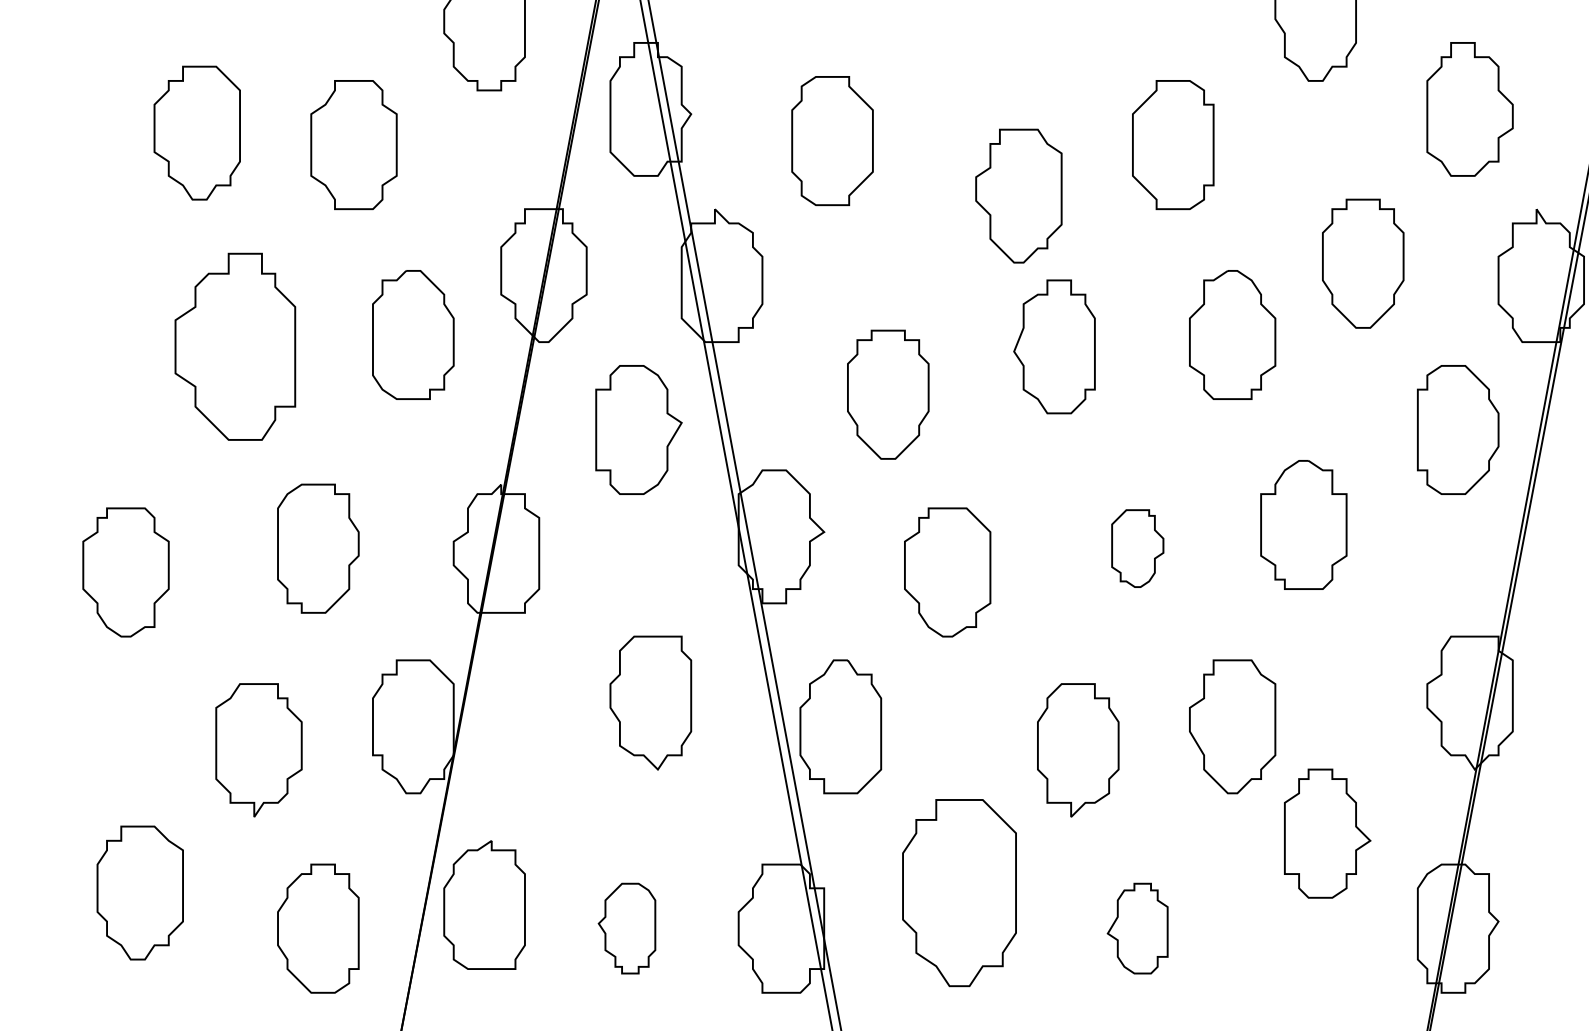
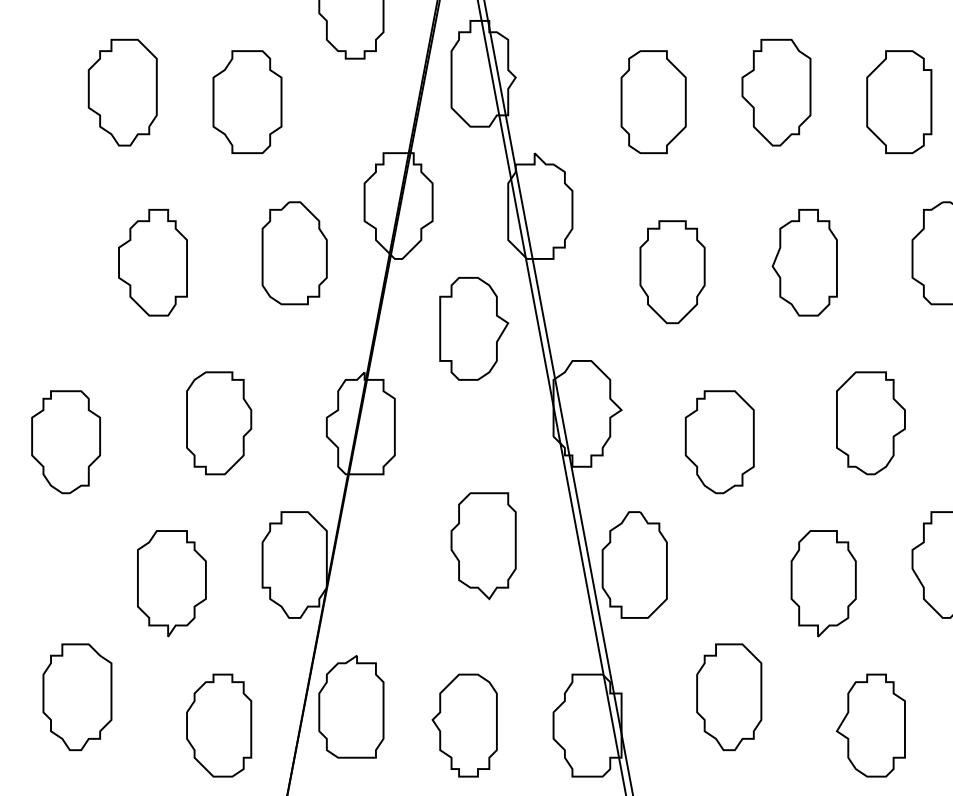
part: (832, 141) -> (653, 102), moved
part: (1018, 195) -> (776, 92), moved
part: (234, 346) -> (152, 262), size x0.71
part: (888, 394) -> (672, 271), moved
part: (1137, 548) -> (870, 423), size x1.67
part: (959, 892) -> (729, 696), size x0.71
part: (626, 928) -> (464, 725), size x1.43
part: (1137, 928) -> (870, 725), size x1.43

